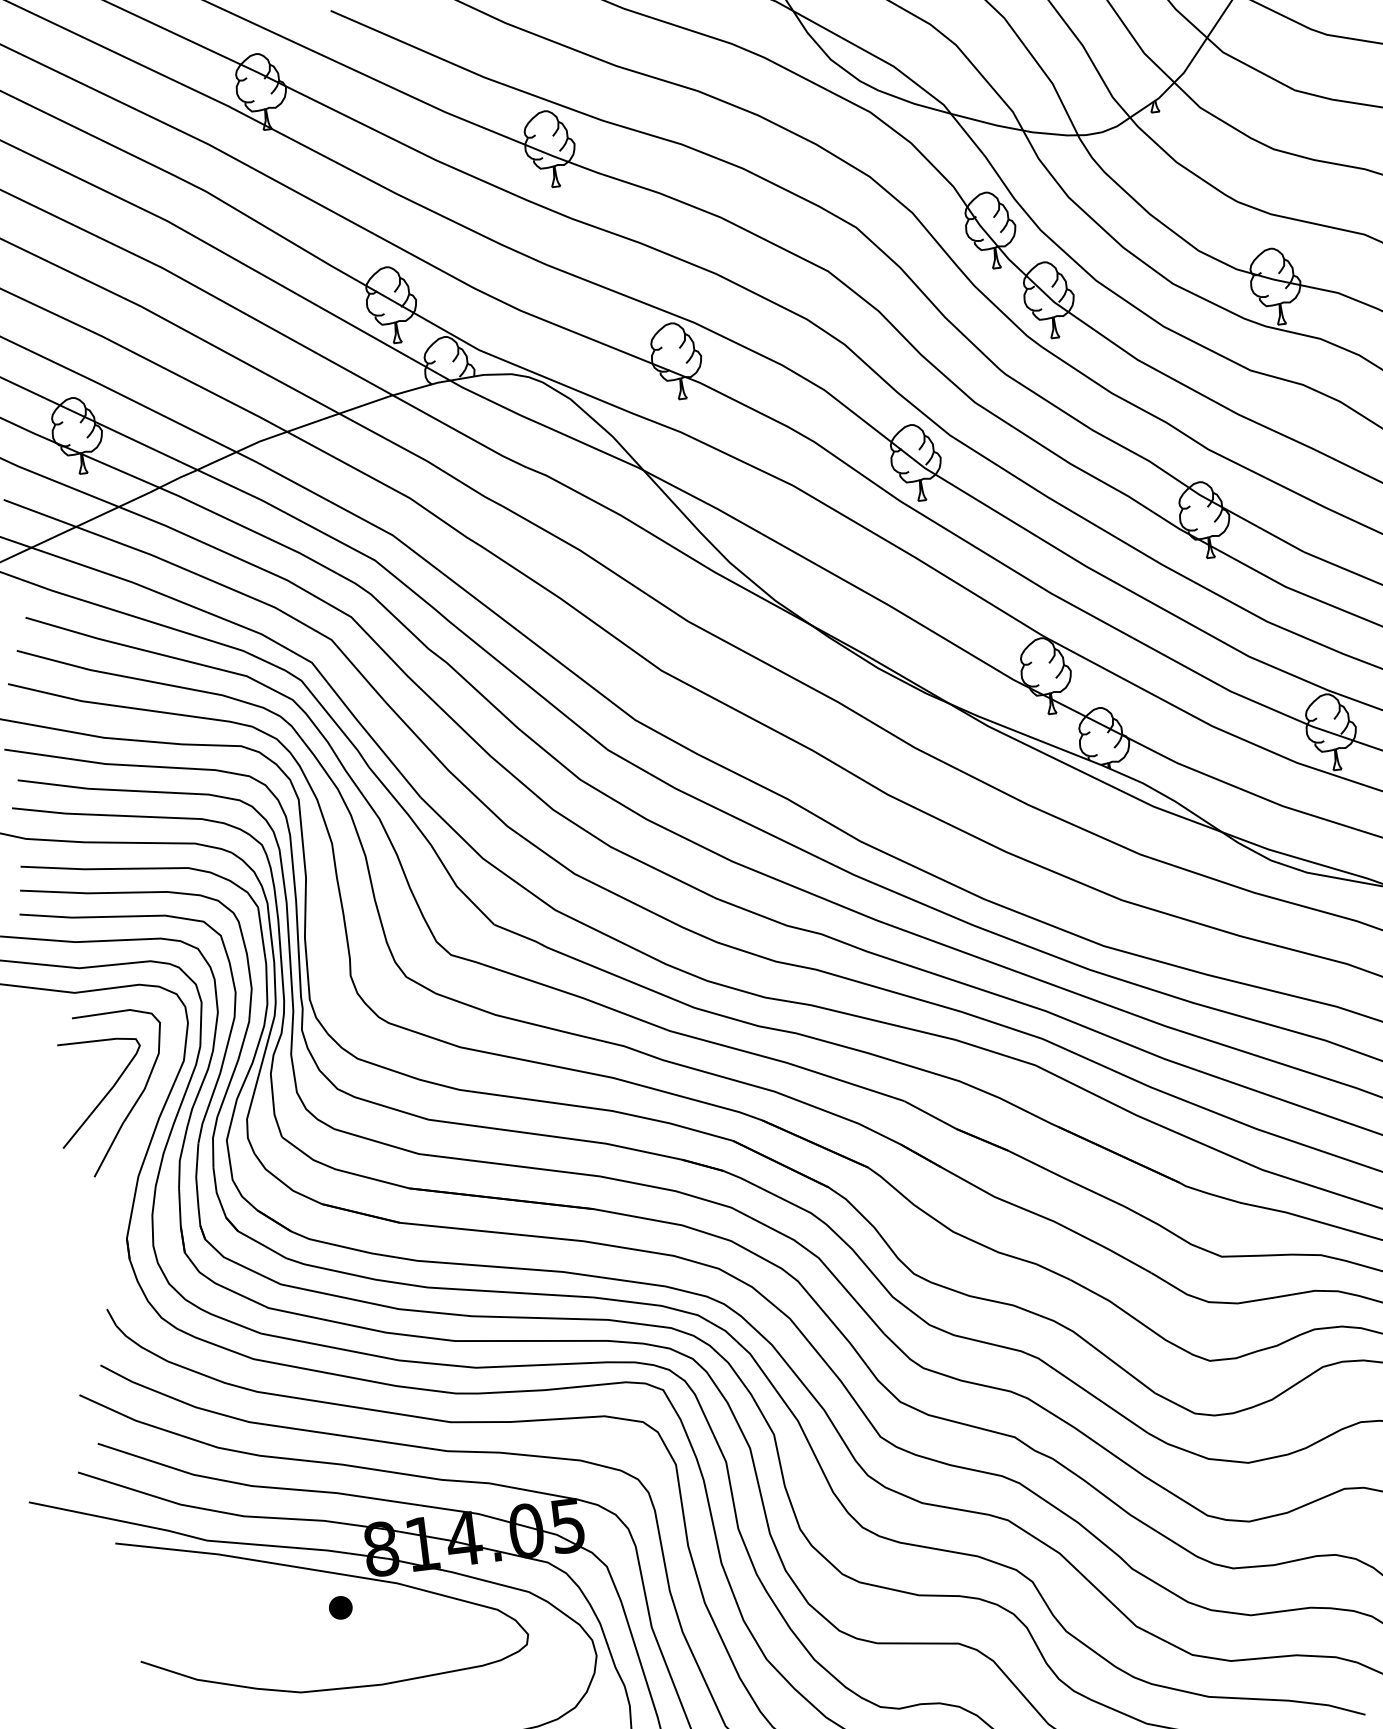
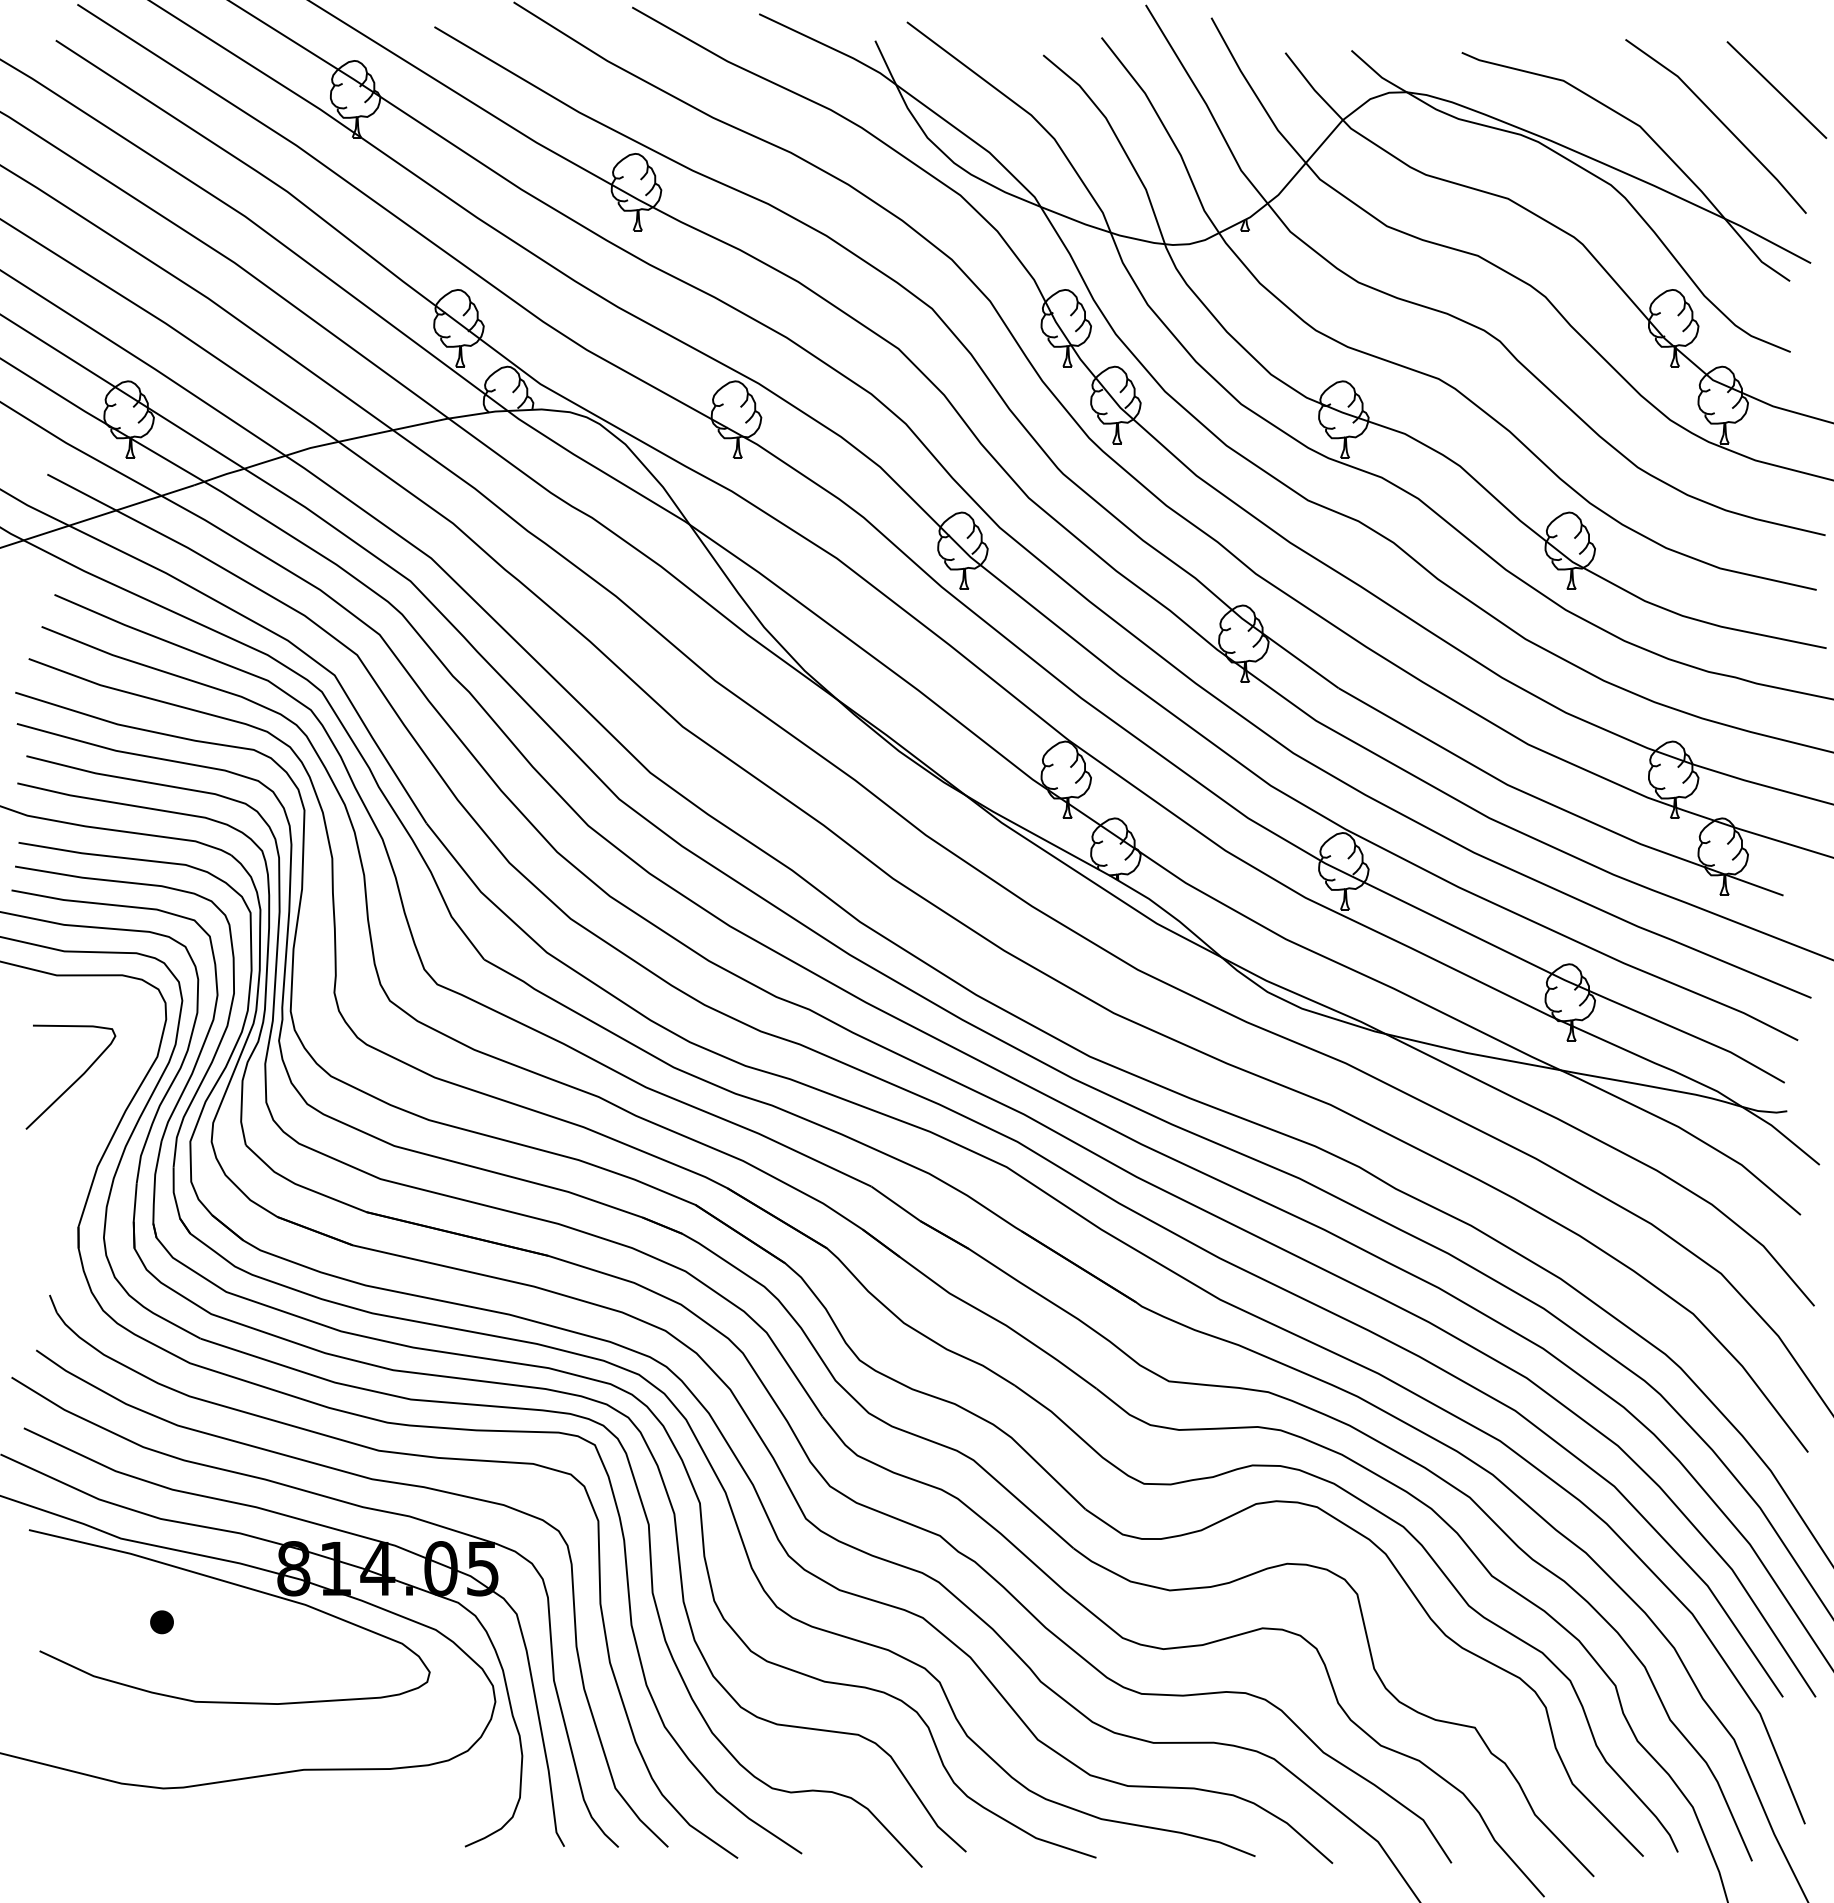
curve: (136, 1099) -> (105, 1089), removed
part: (340, 1608) -> (161, 1622), moved

